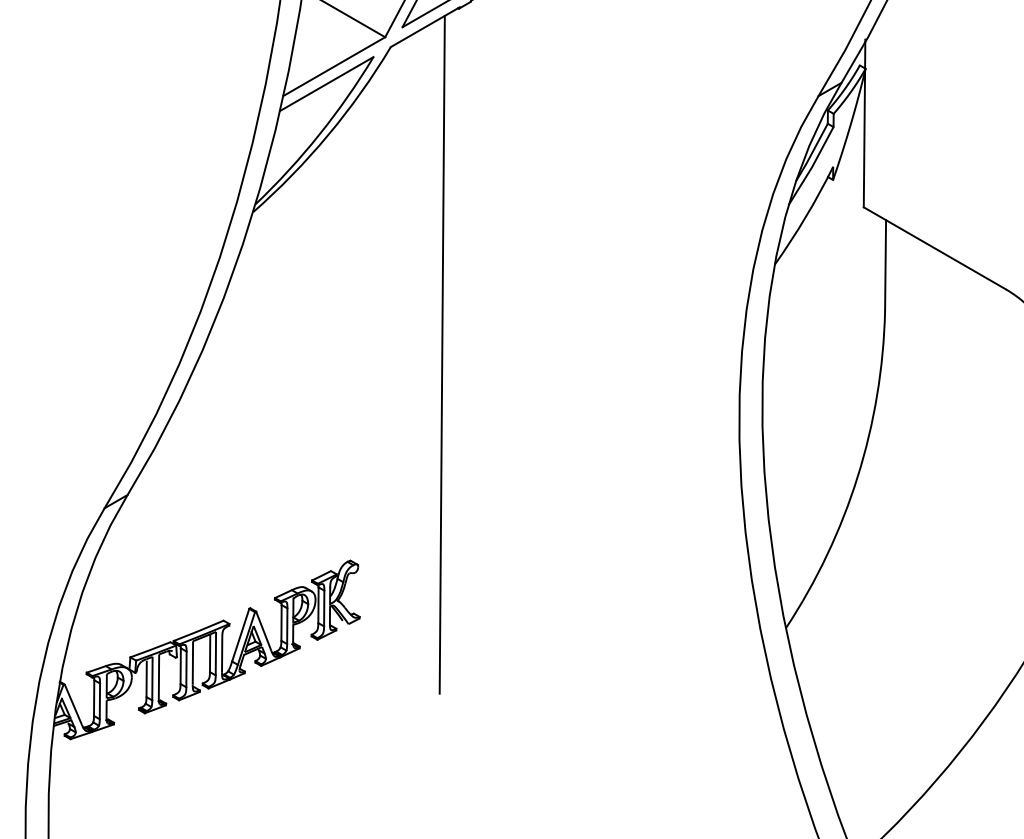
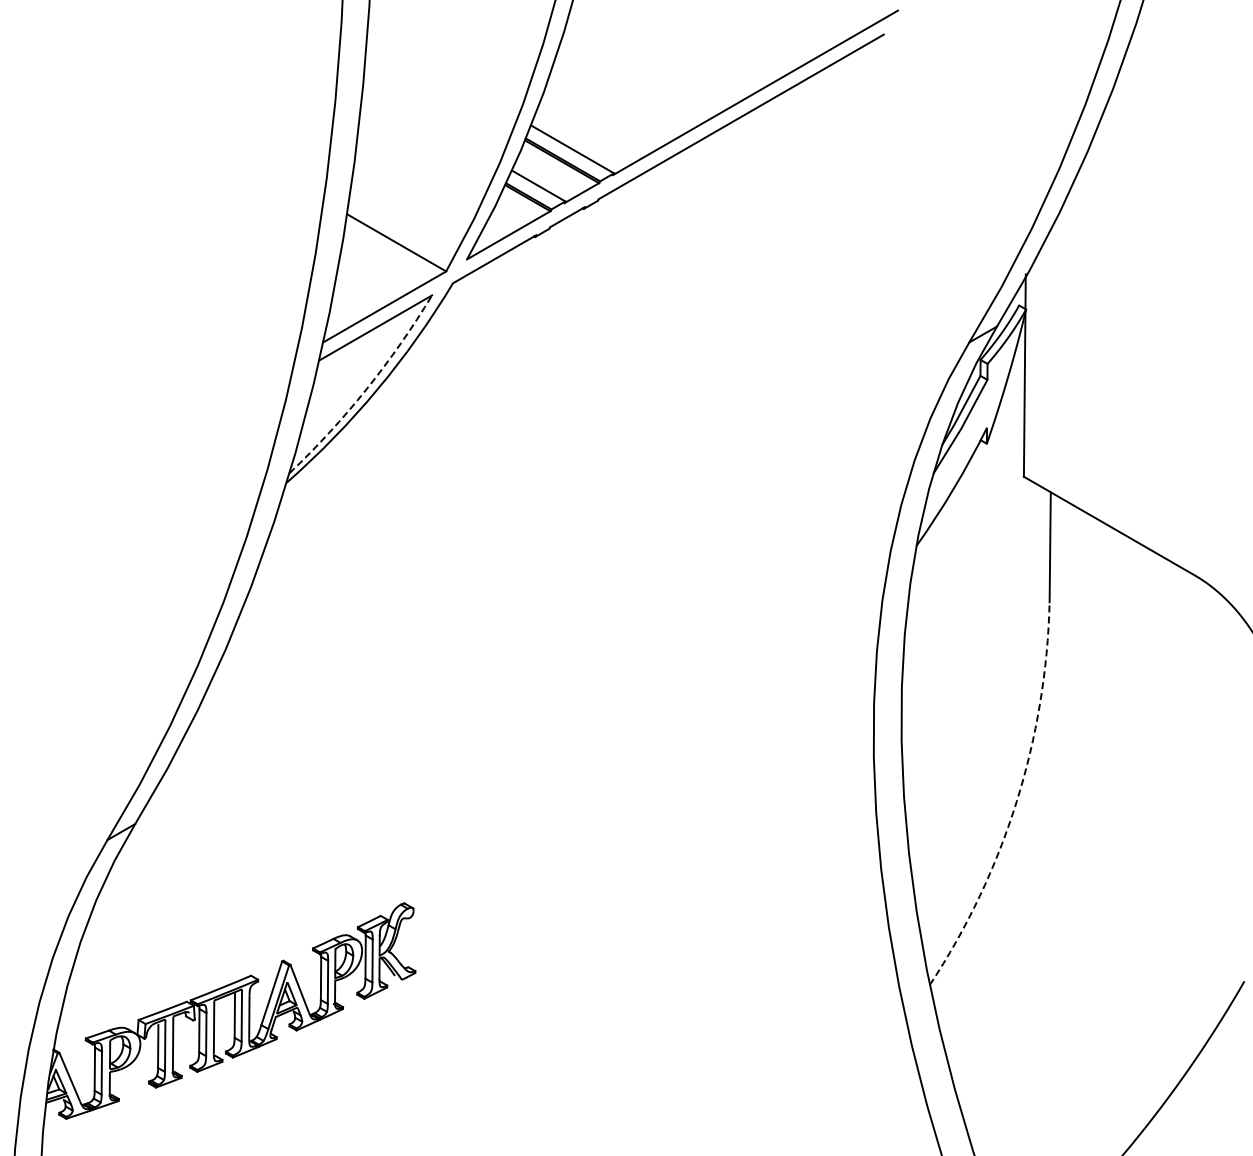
arc: (319, 135) -> (366, 389), solid -> dashed
line: (441, 354) -> (514, 654), removed
arc: (857, 477) -> (1016, 802), solid -> dashed

